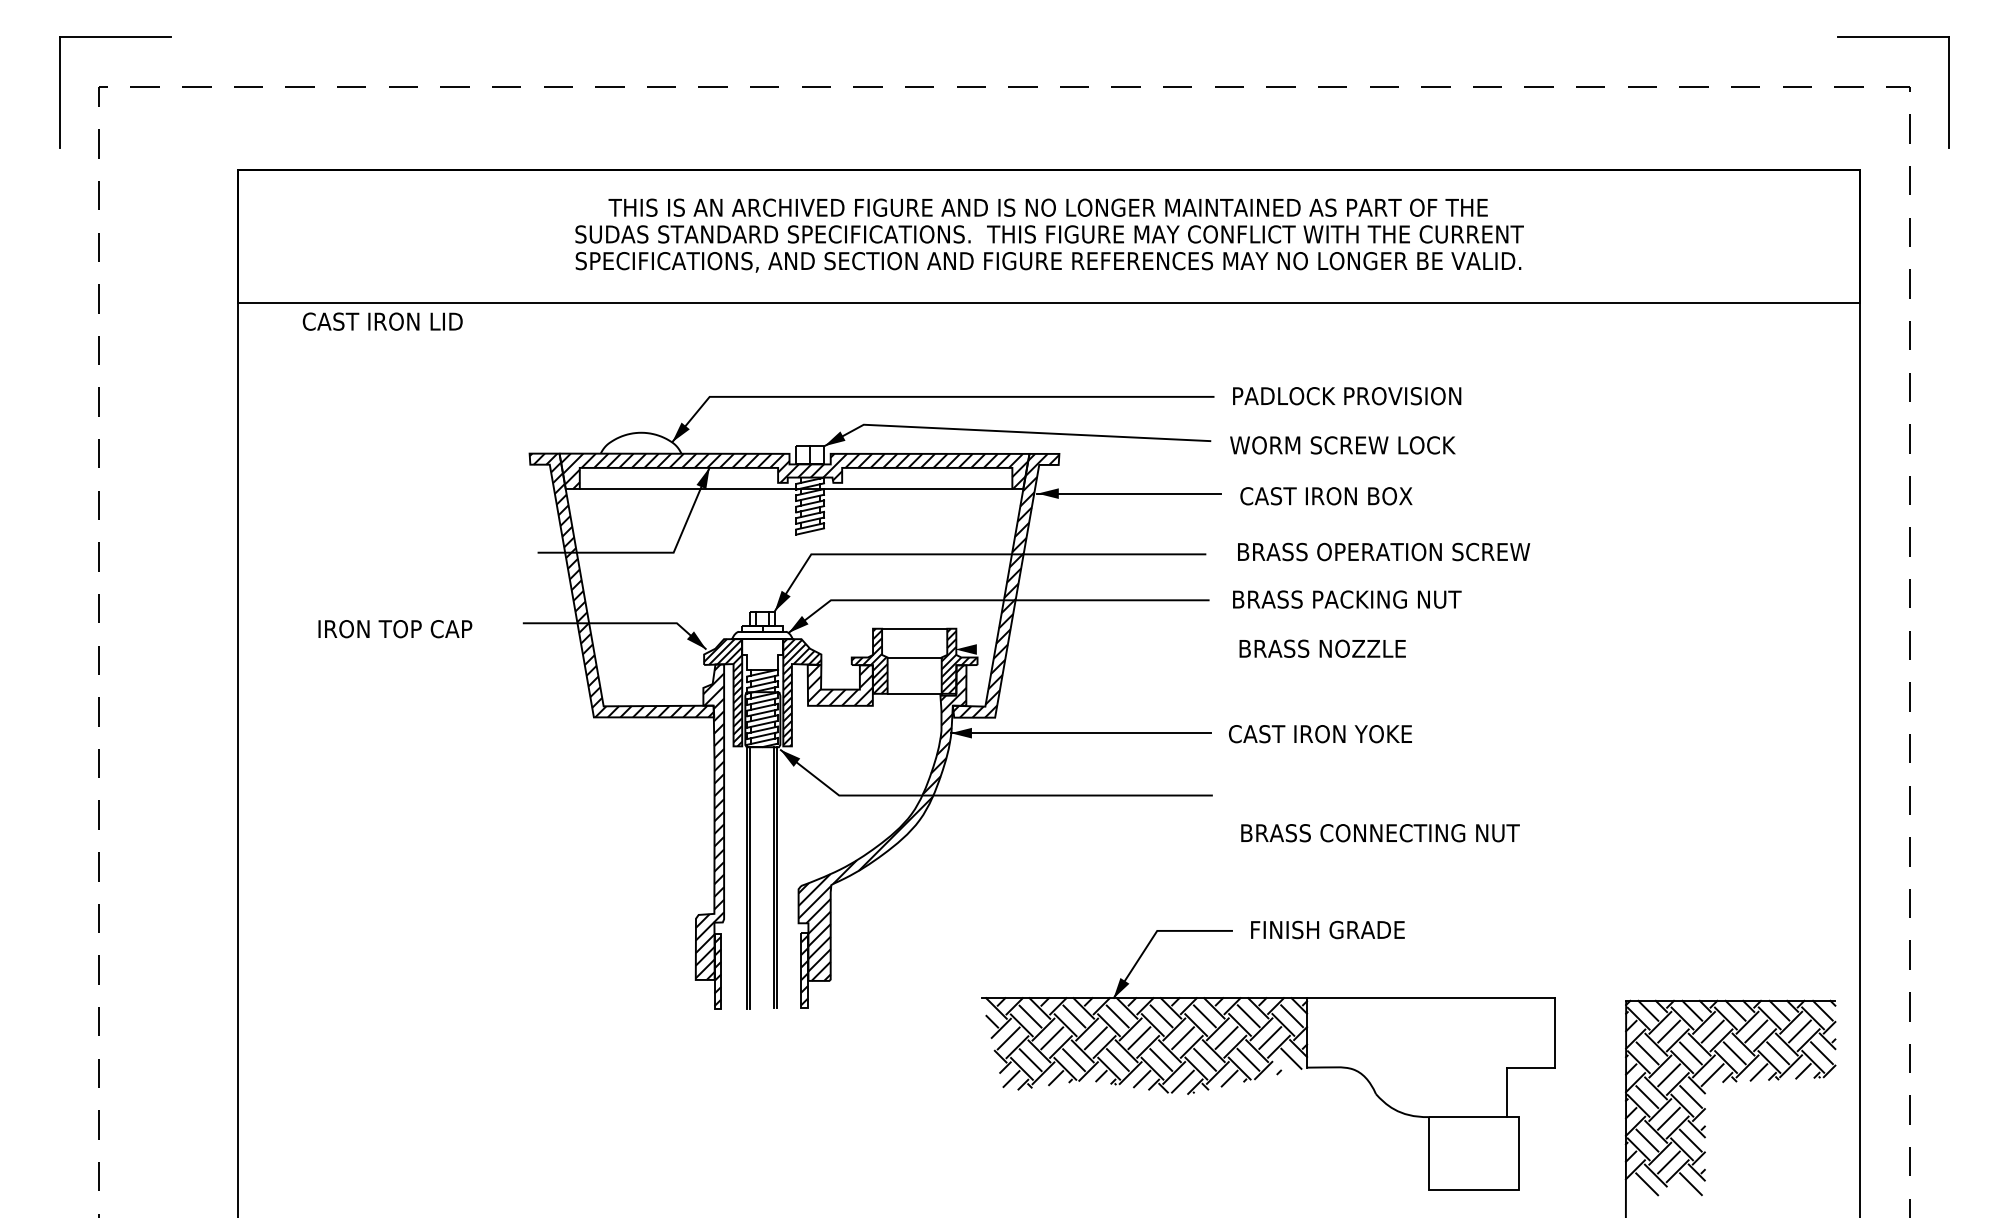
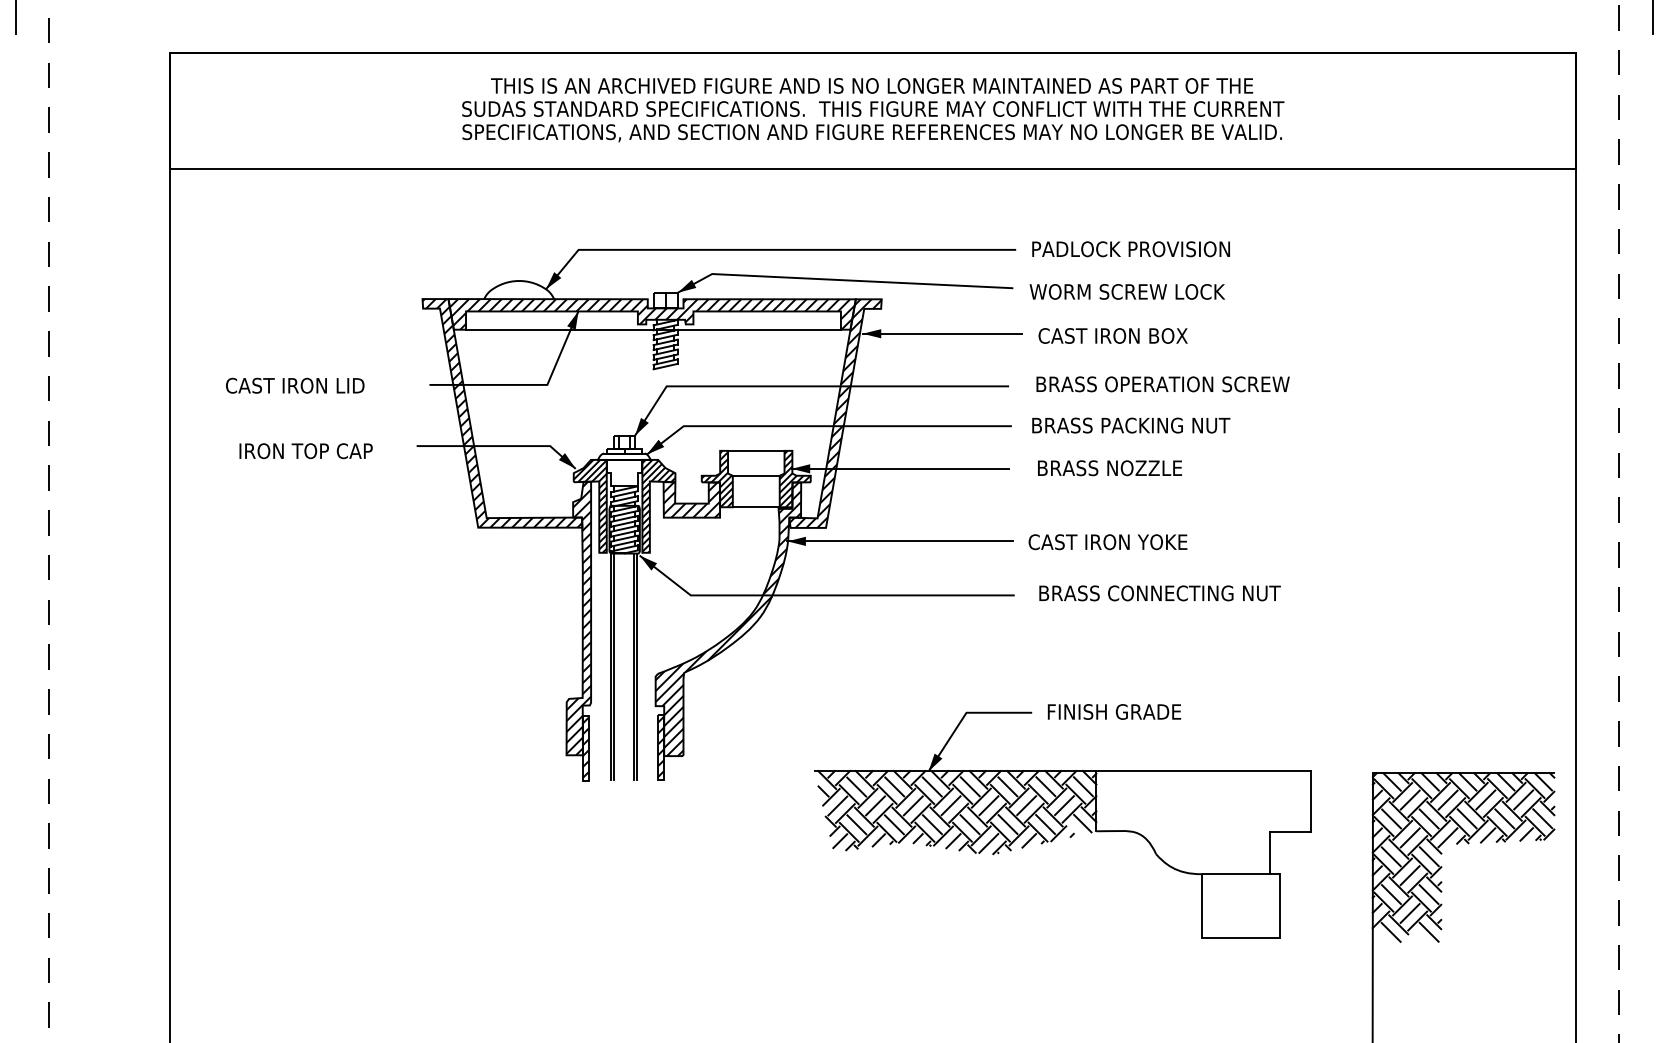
text: (382, 321) -> (294, 385), moved
line: (1080, 649) -> (900, 468), added
text: (1380, 833) -> (1160, 593), moved

